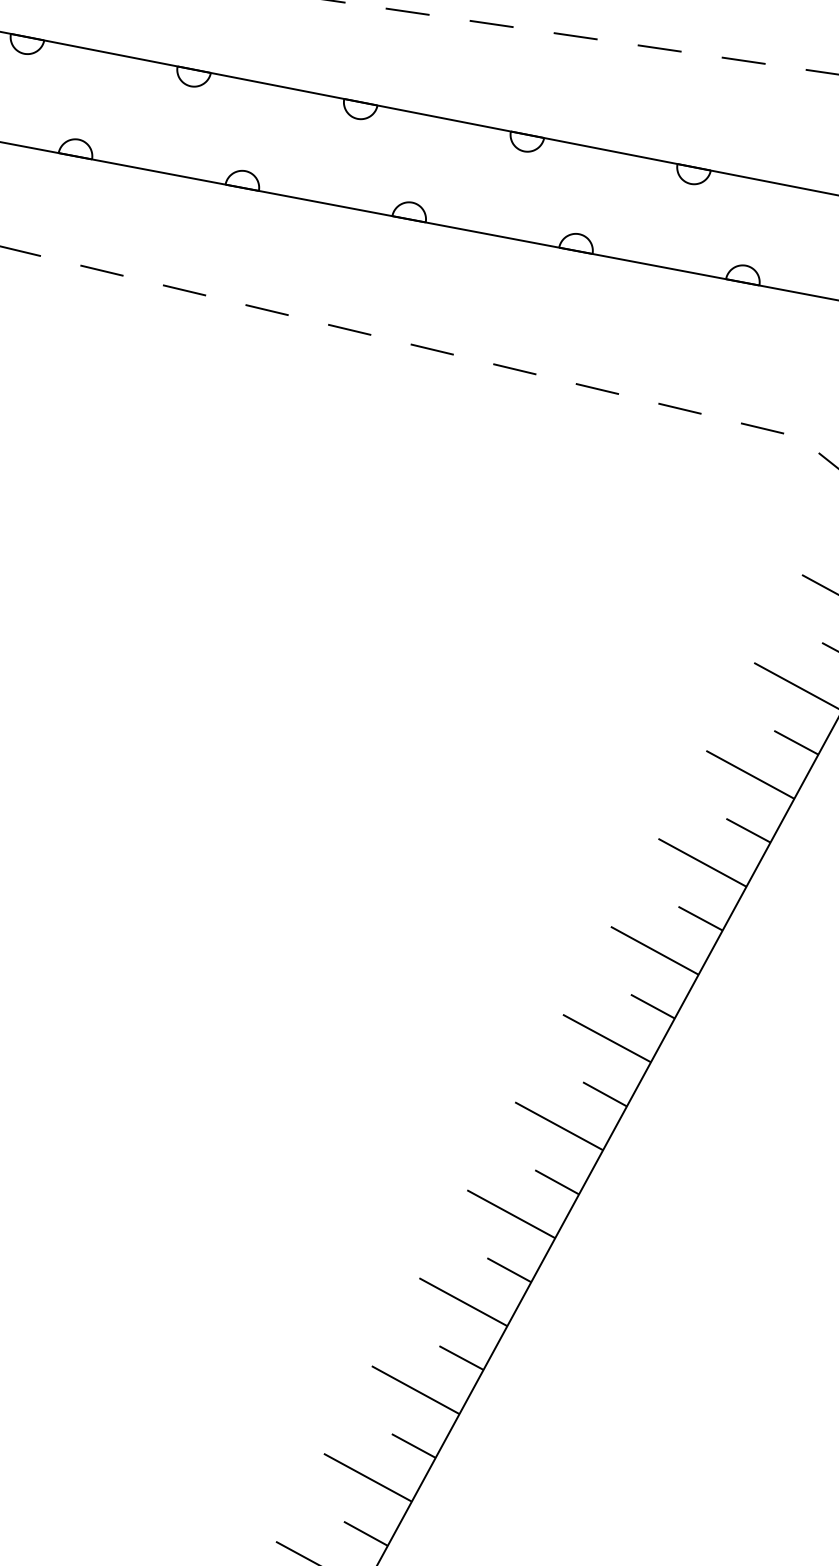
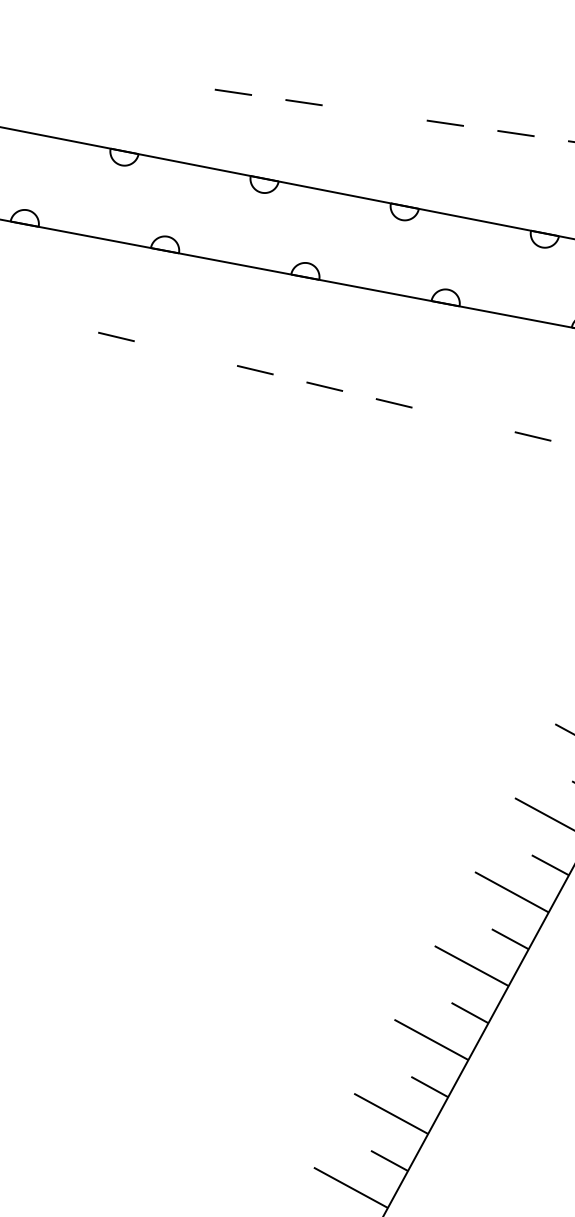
line: (491, 23) -> (374, 112), removed
line: (101, 270) -> (46, 320), removed
line: (266, 310) -> (185, 353), removed
line: (597, 388) -> (463, 419), removed

